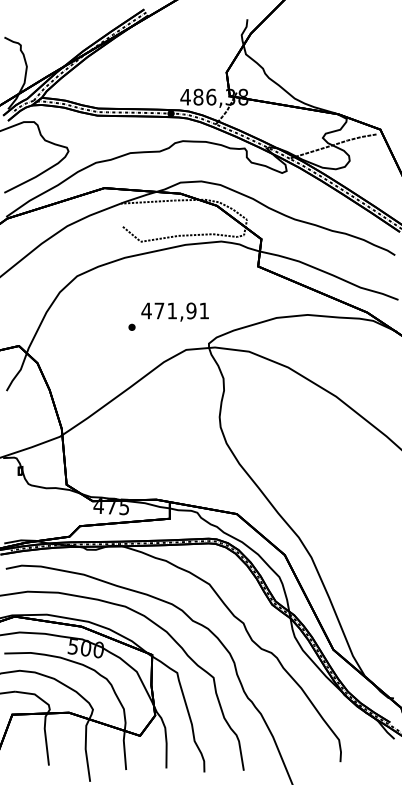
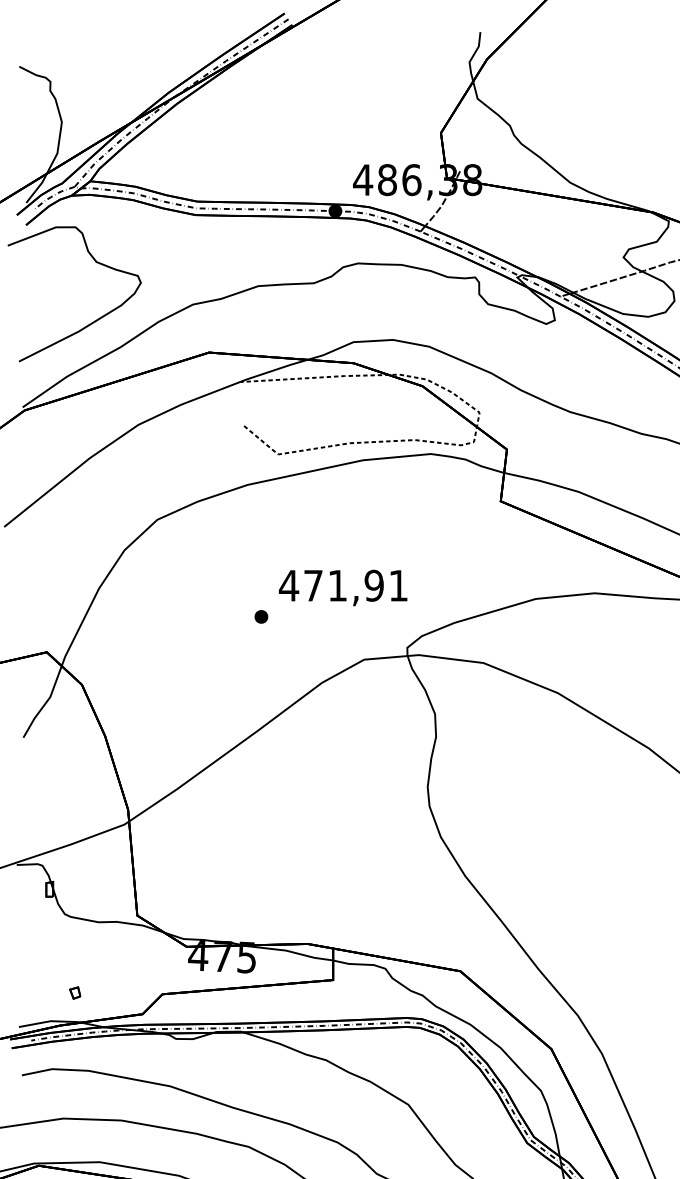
part: (33, 525) -> (74, 992), added

